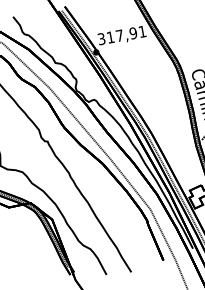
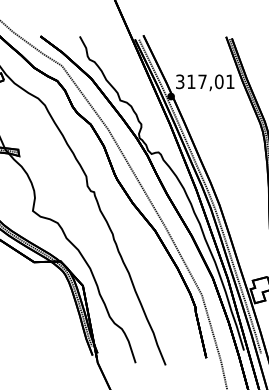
text: (132, 33) -> (218, 81), 317,91 -> 317,01

